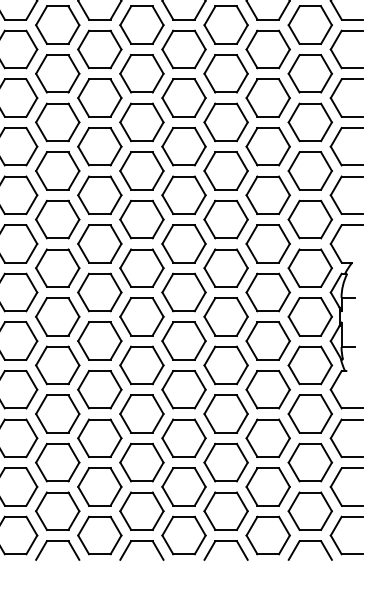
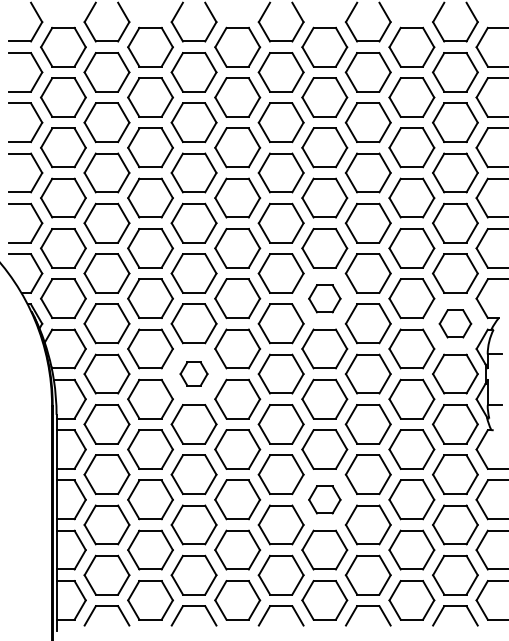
part: (183, 243) -> (324, 298), size x0.7
part: (310, 267) -> (455, 323), size x0.7
part: (57, 316) -> (193, 373), size x0.6
part: (183, 438) -> (324, 499), size x0.7

